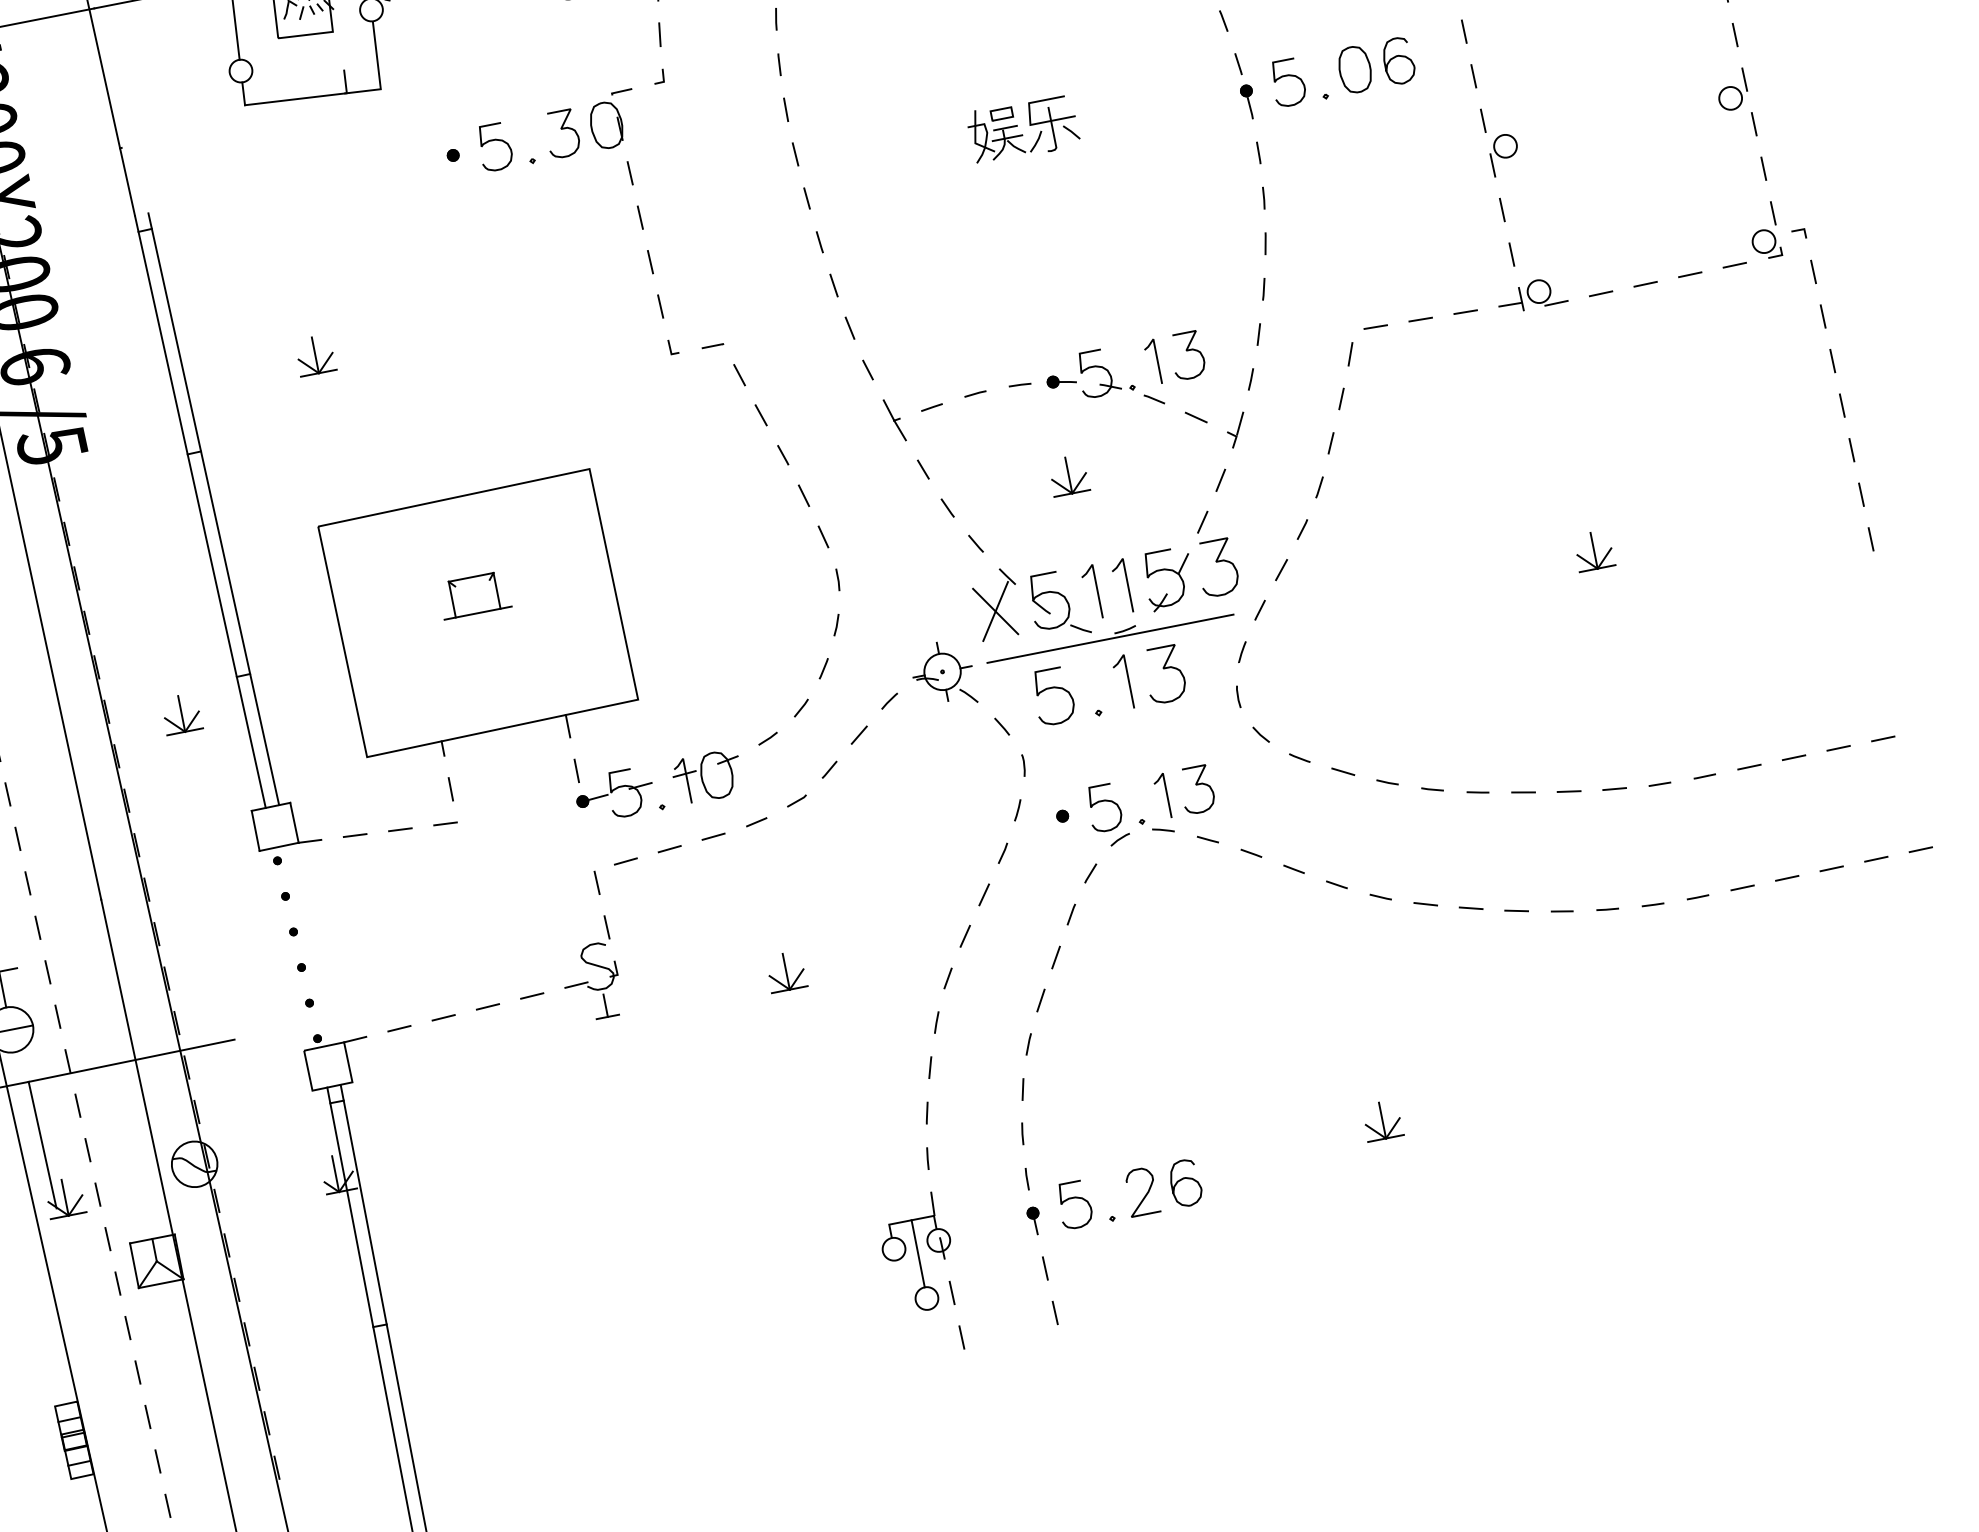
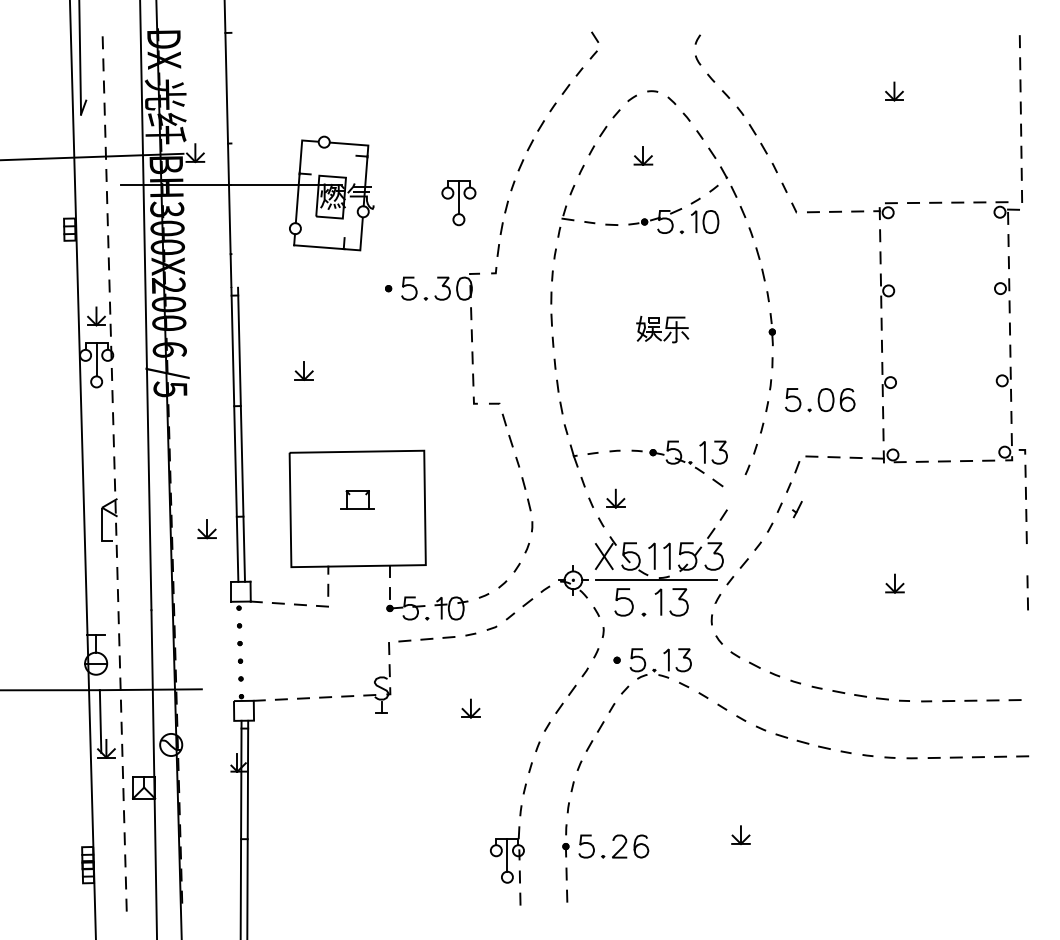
part: (1343, 72) -> (820, 400), moved
part: (1237, 429) -> (797, 509), moved
line: (1852, 449) -> (1027, 559), removed
part: (1068, 475) -> (615, 498), moved

